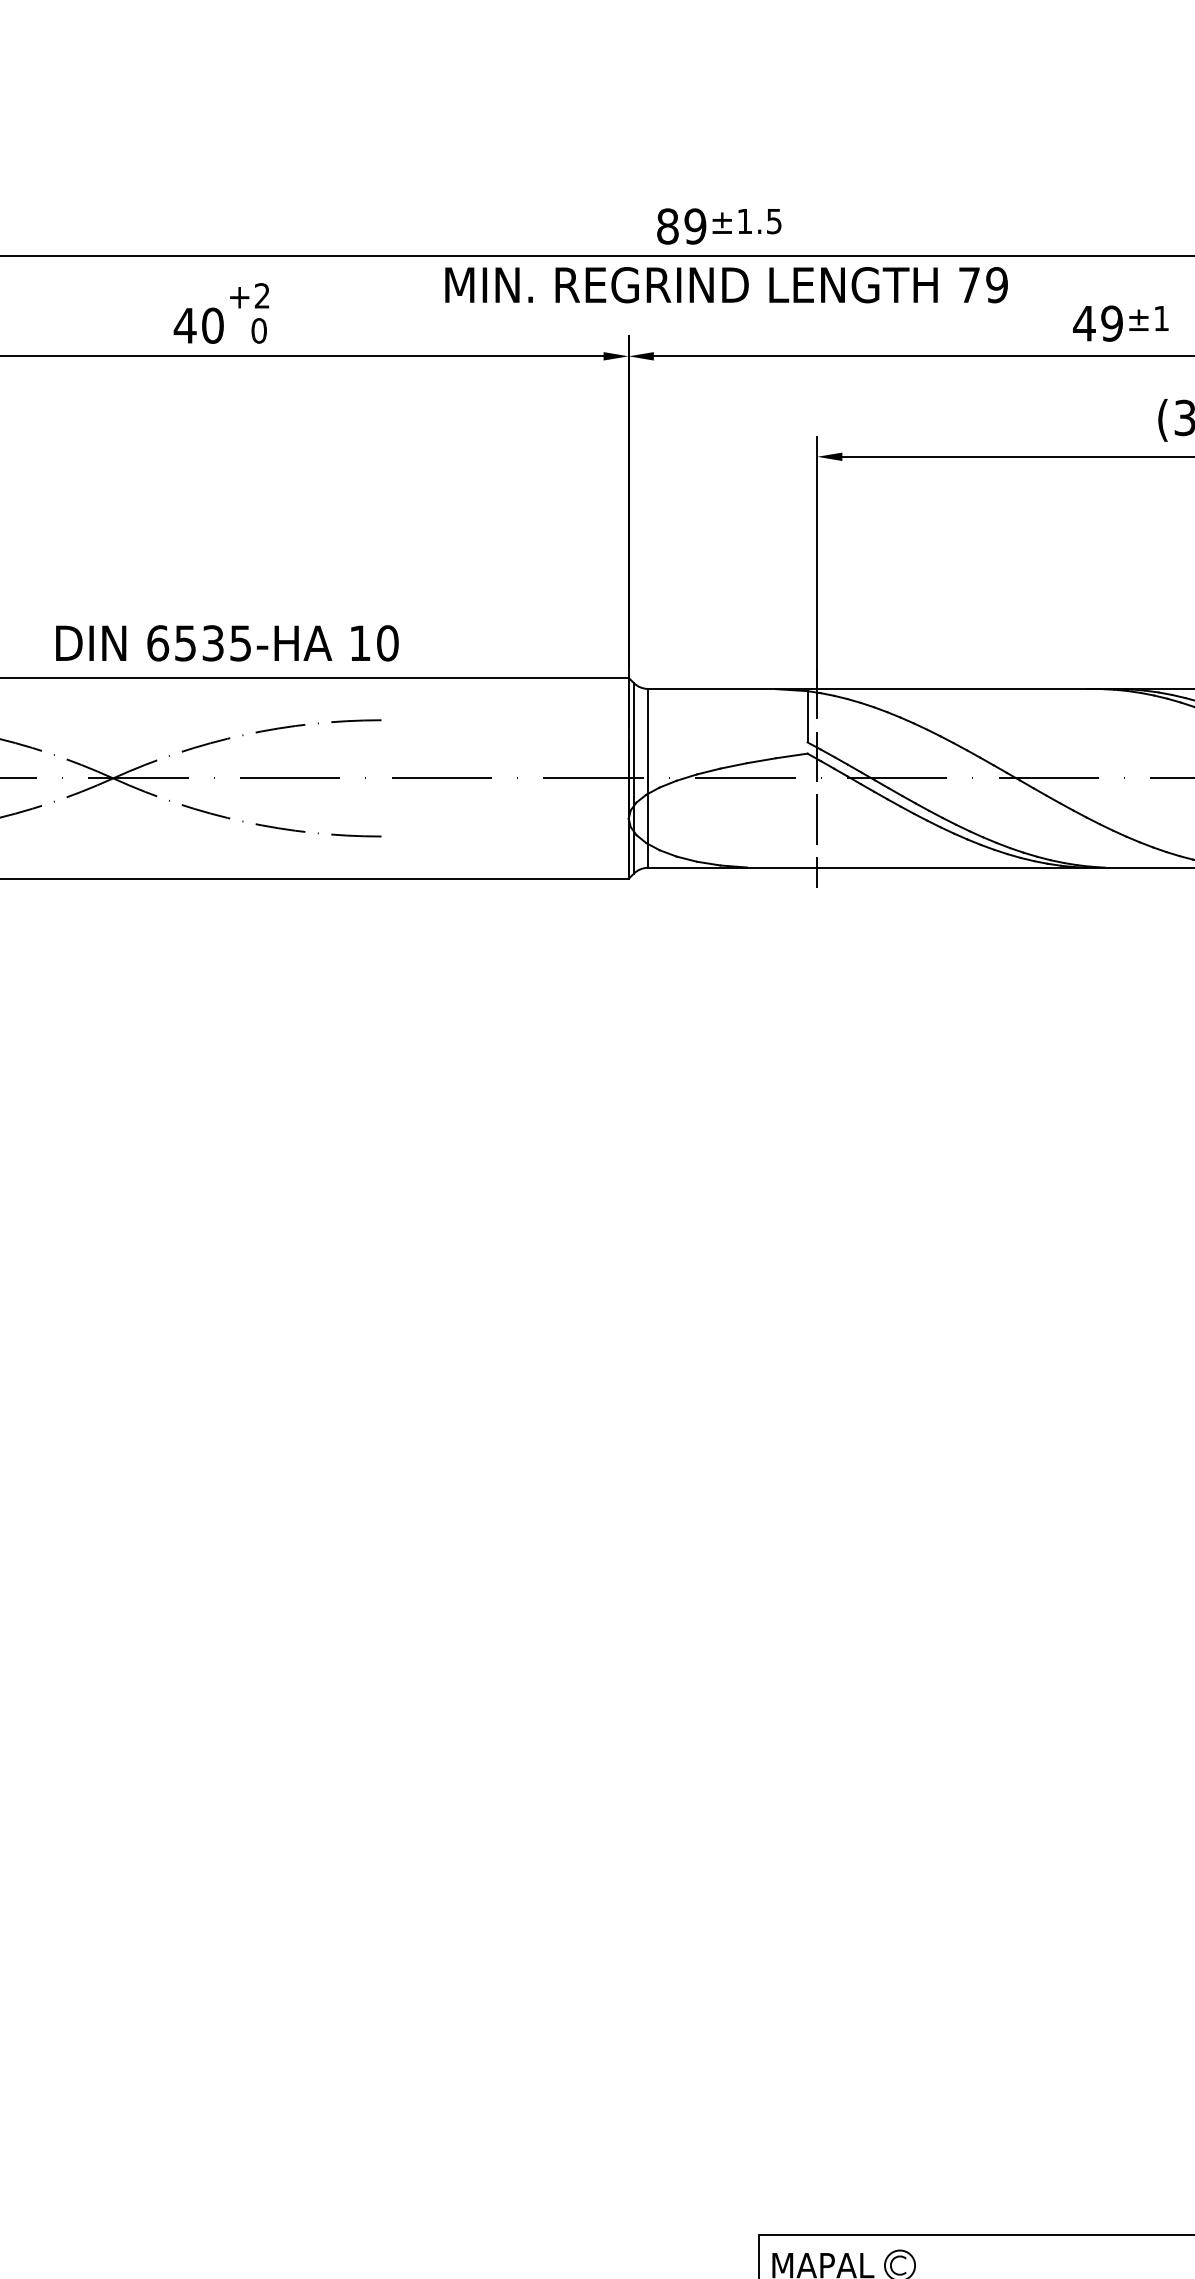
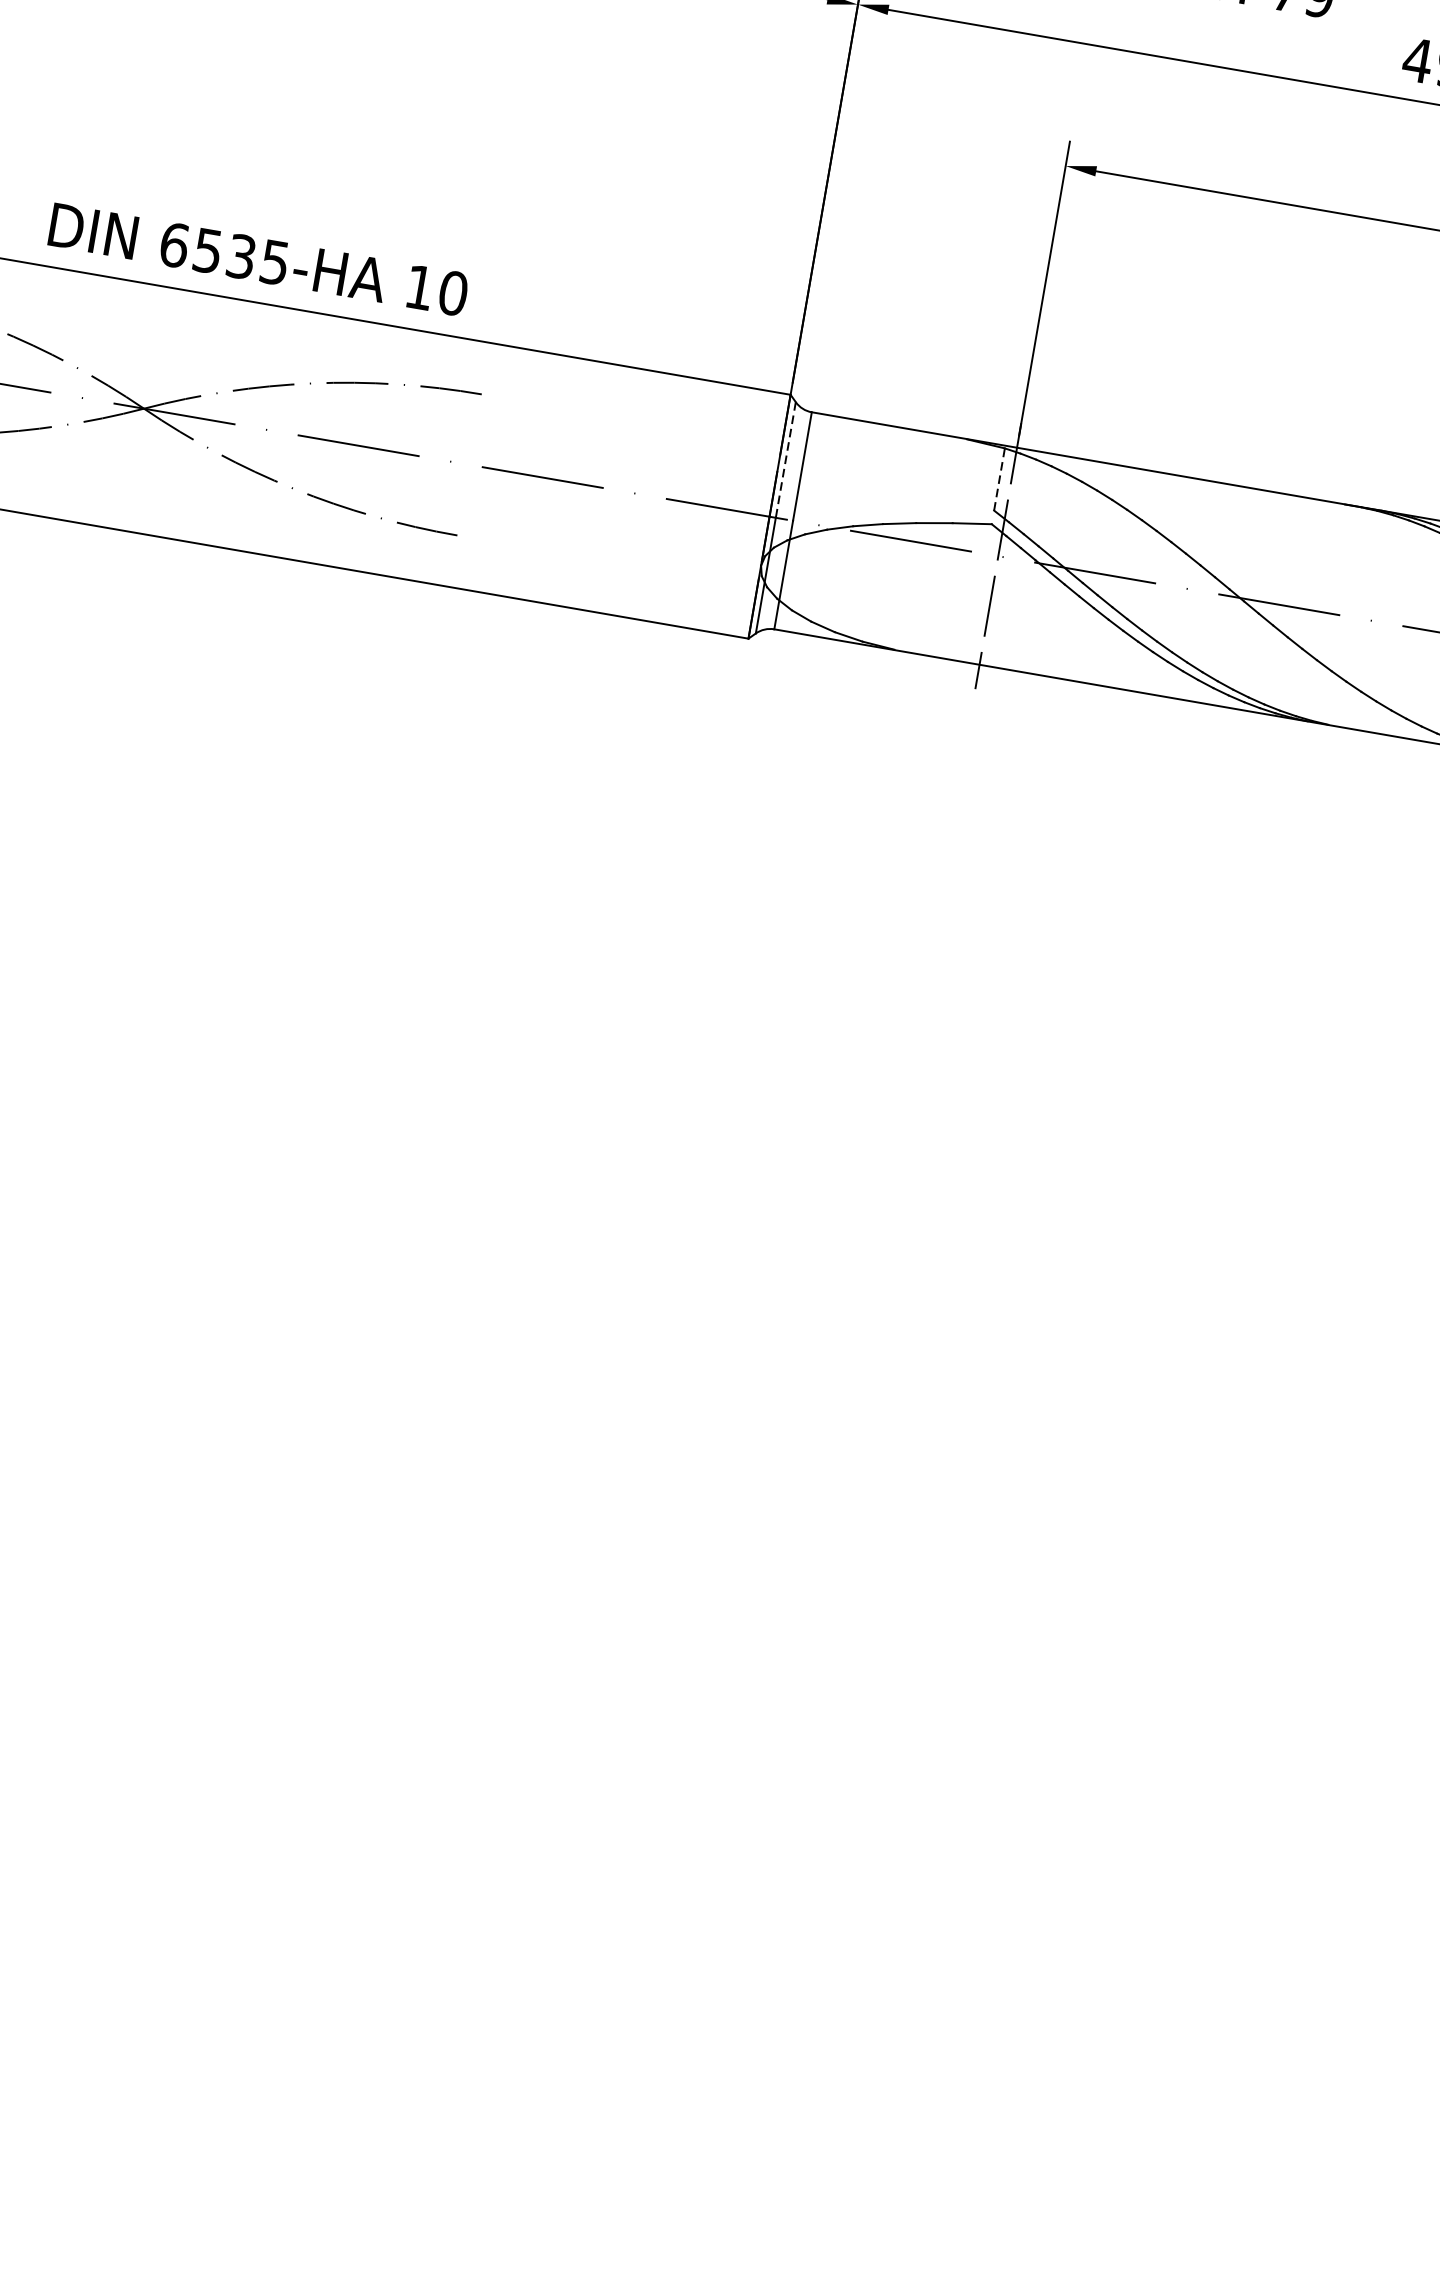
text: (227, 643) -> (258, 259), moved
line: (807, 716) -> (999, 479), solid -> dashed
line: (633, 730) -> (785, 459), solid -> dashed

